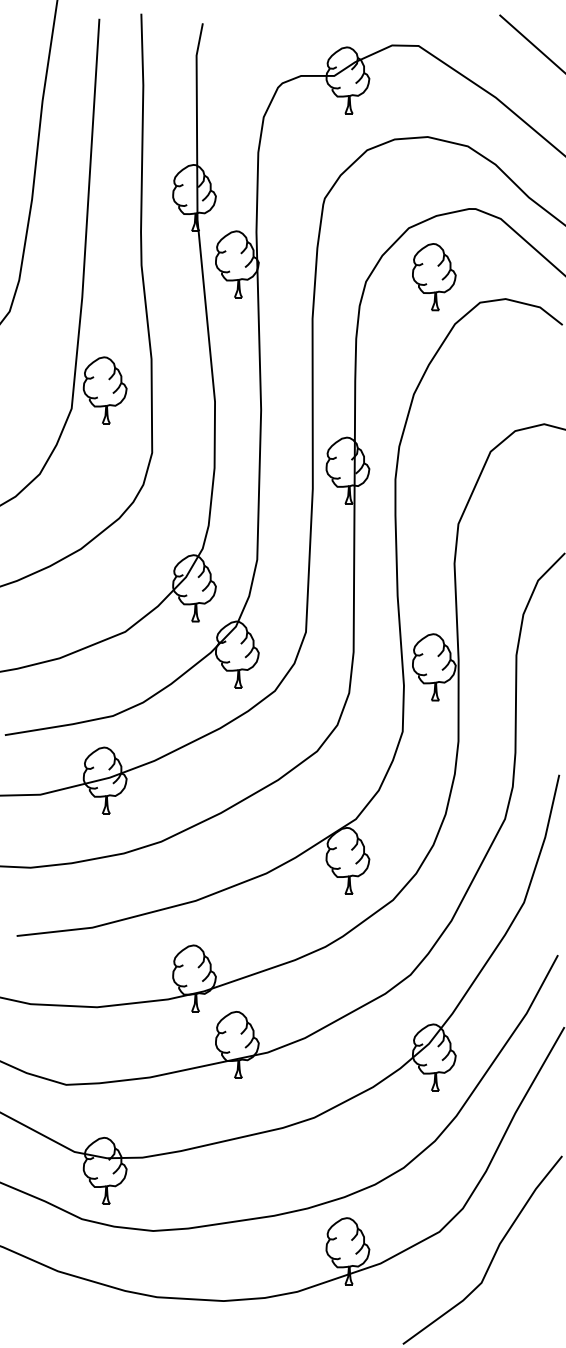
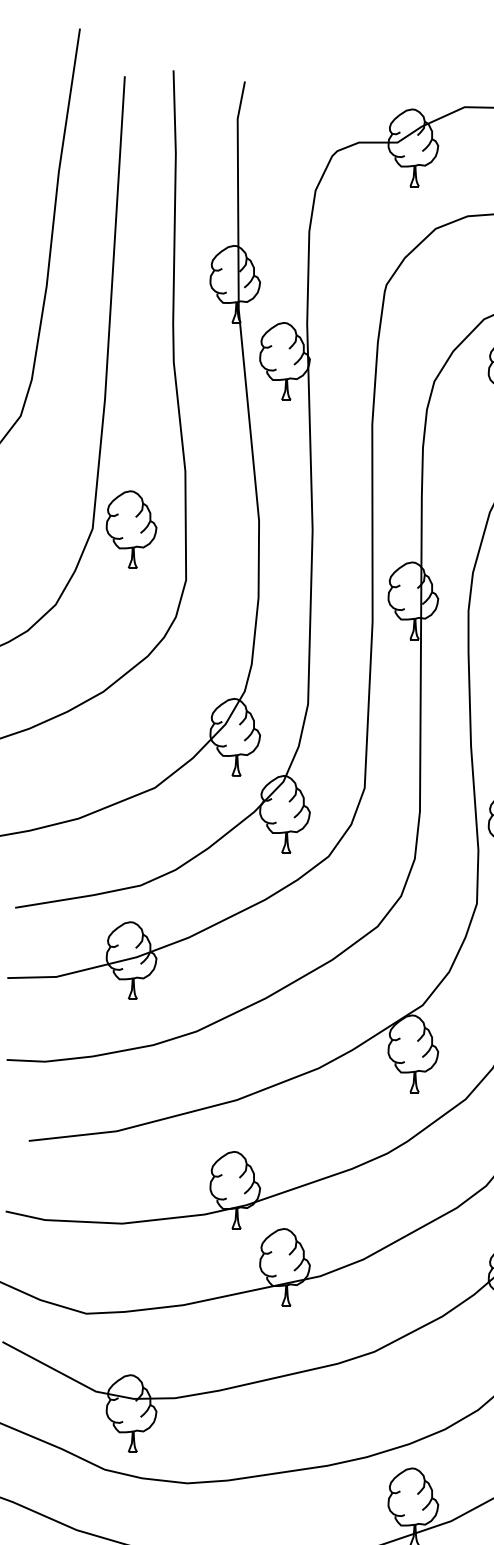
part: (104, 390) -> (130, 529), moved

